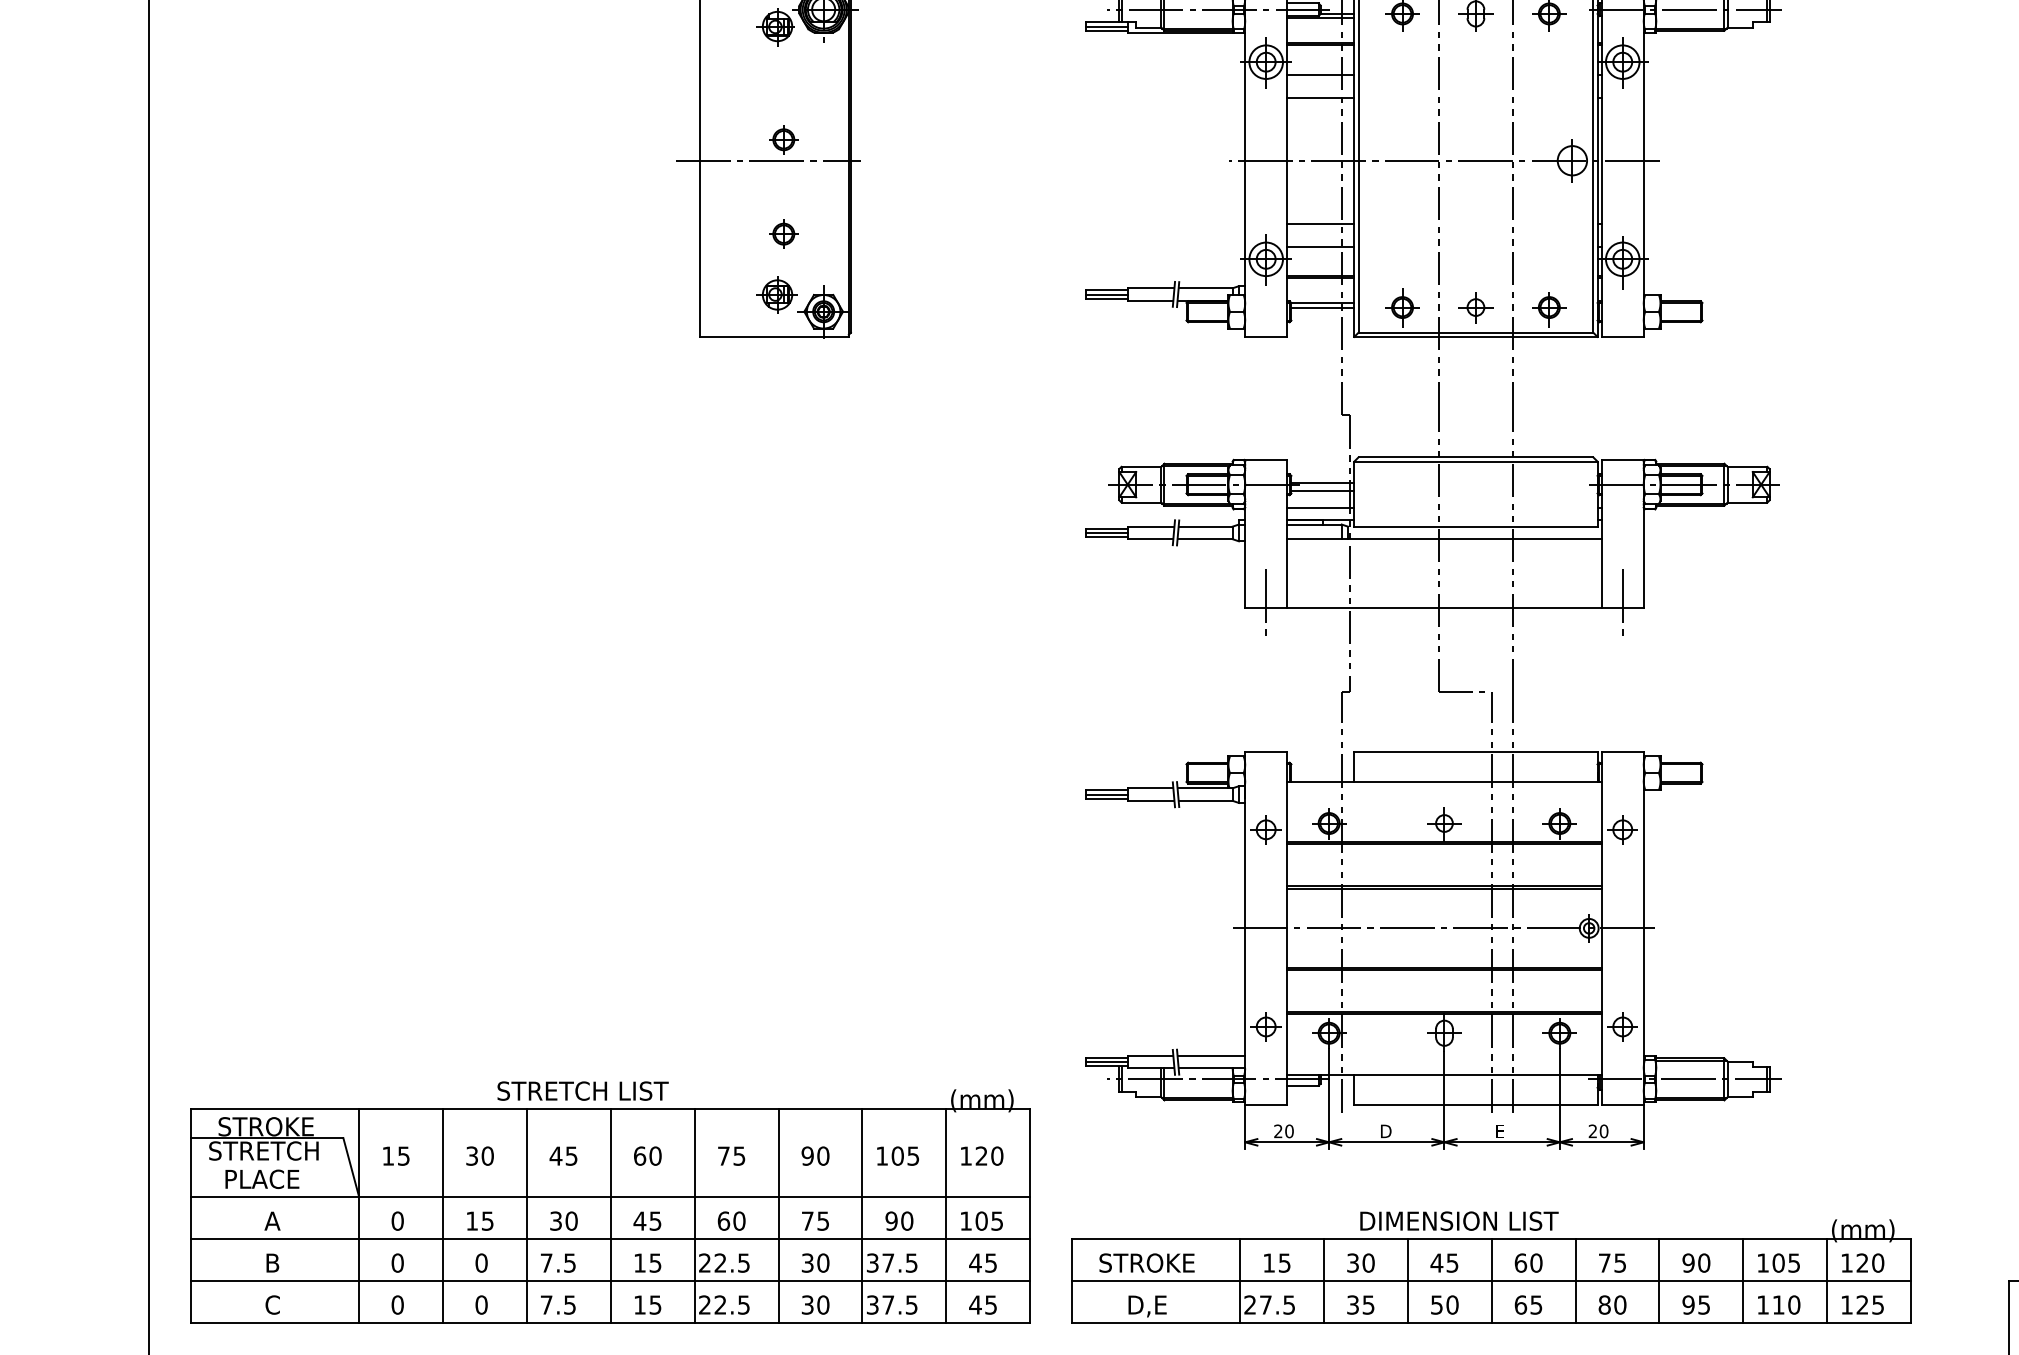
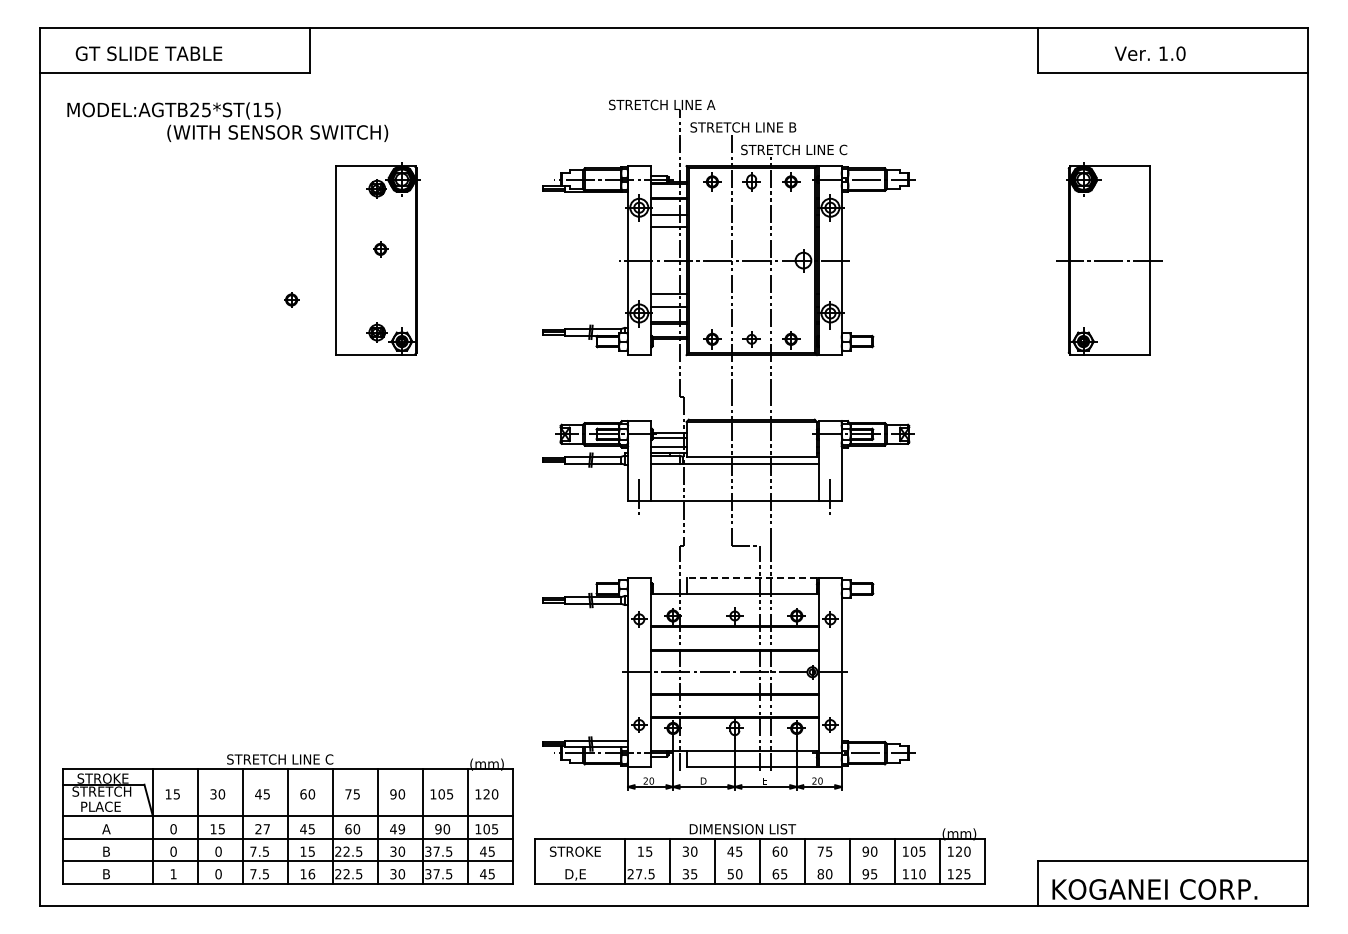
line: (766, 160) -> (371, 260), removed
part: (783, 233) -> (291, 299), moved
line: (1475, 751) -> (751, 577), solid -> dashed
text: (667, 1091) -> (318, 759), STRETCH LIST -> STRETCH LINE C
text: (563, 1221) -> (262, 829), 30 -> 27
text: (815, 1221) -> (397, 829), 75 -> 49
line: (1492, 1281) -> (760, 861), removed
text: (272, 1305) -> (106, 874), C -> B
text: (397, 1305) -> (173, 874), 0 -> 1
text: (654, 1305) -> (311, 874), 15 -> 16

